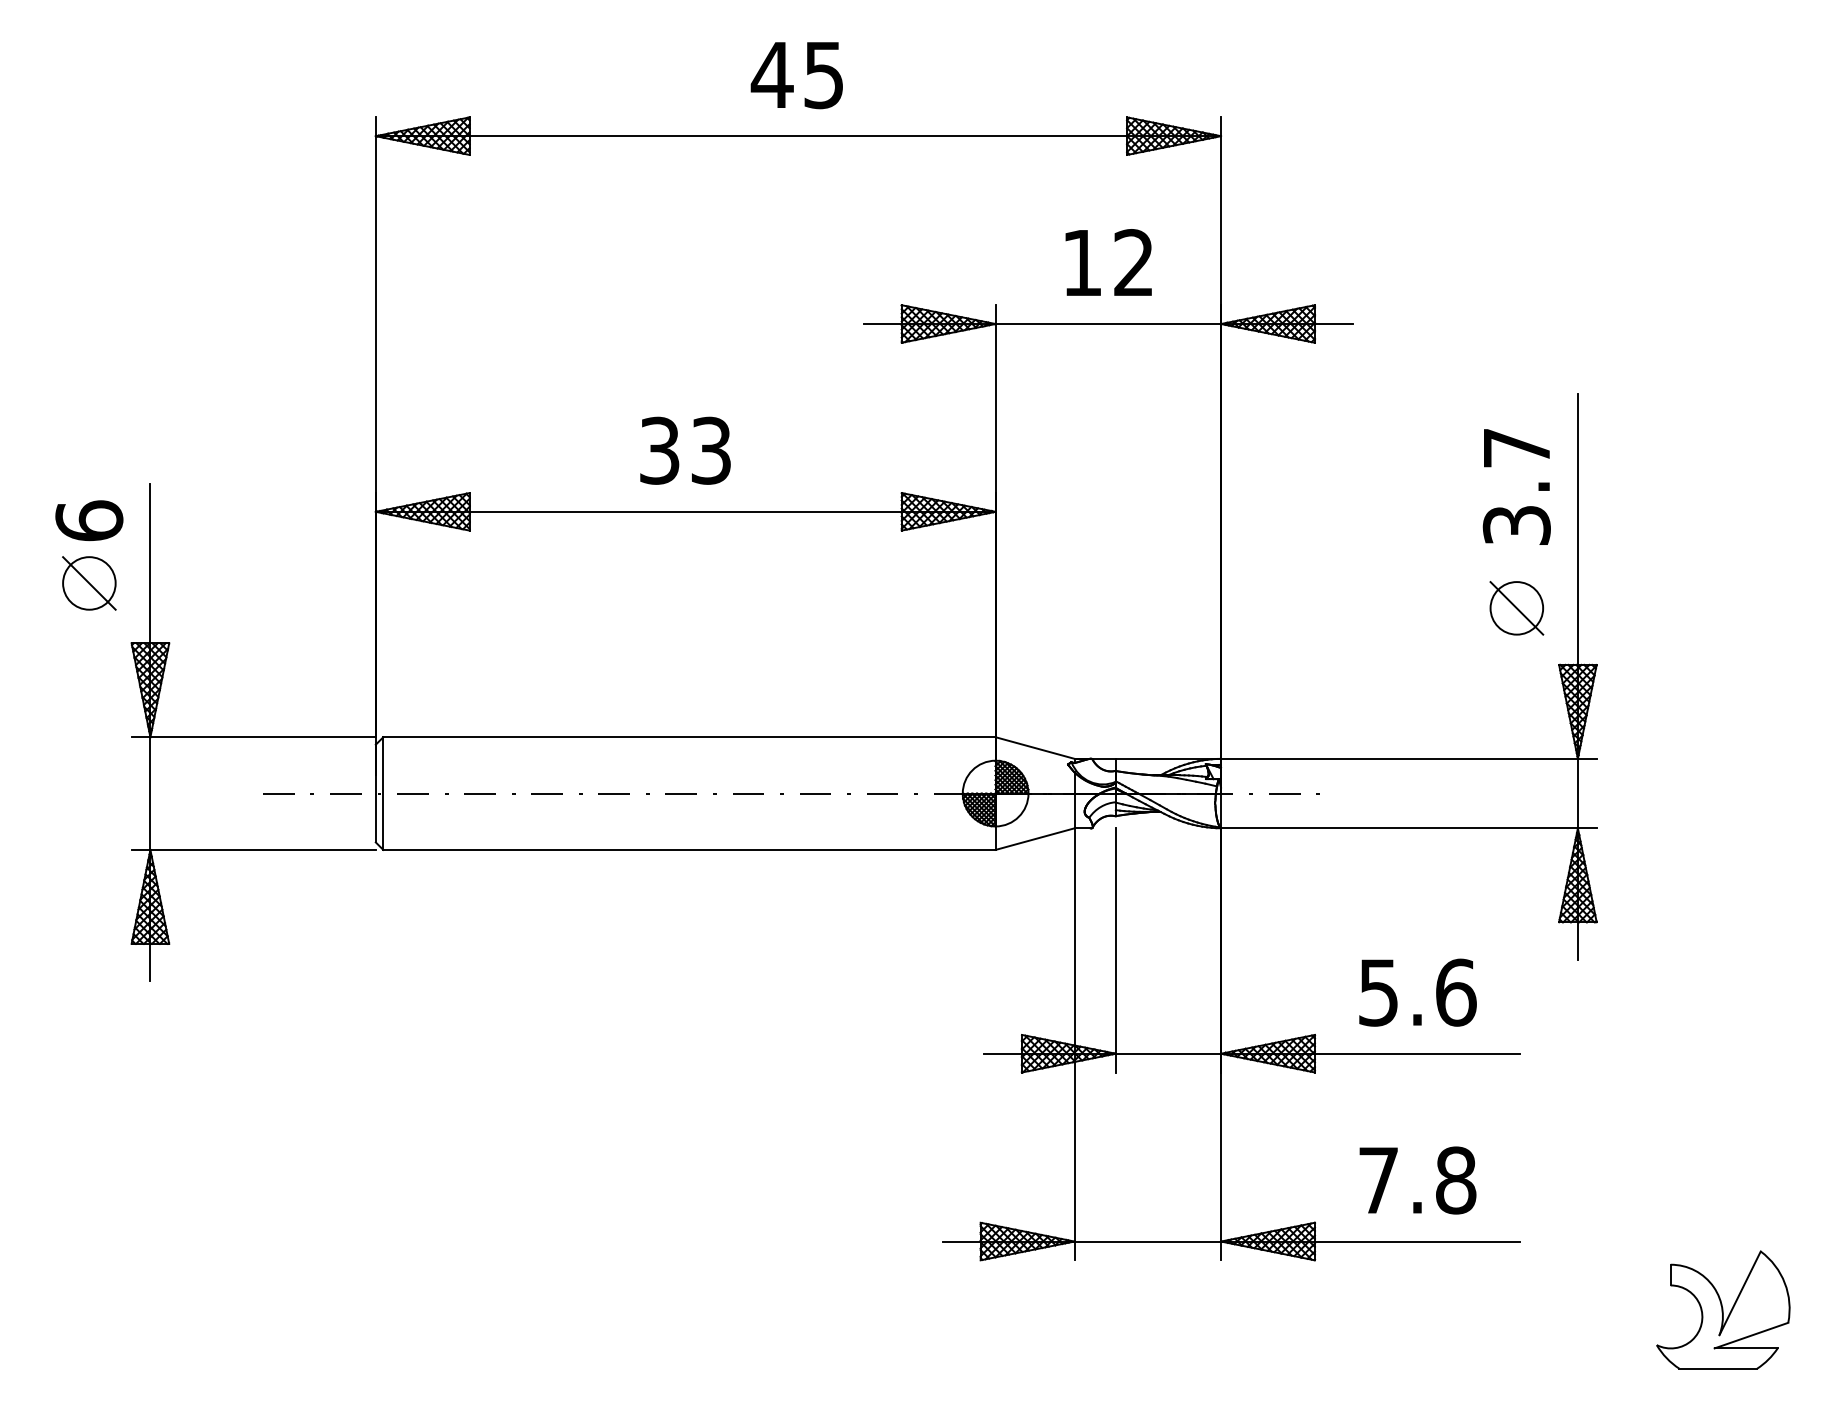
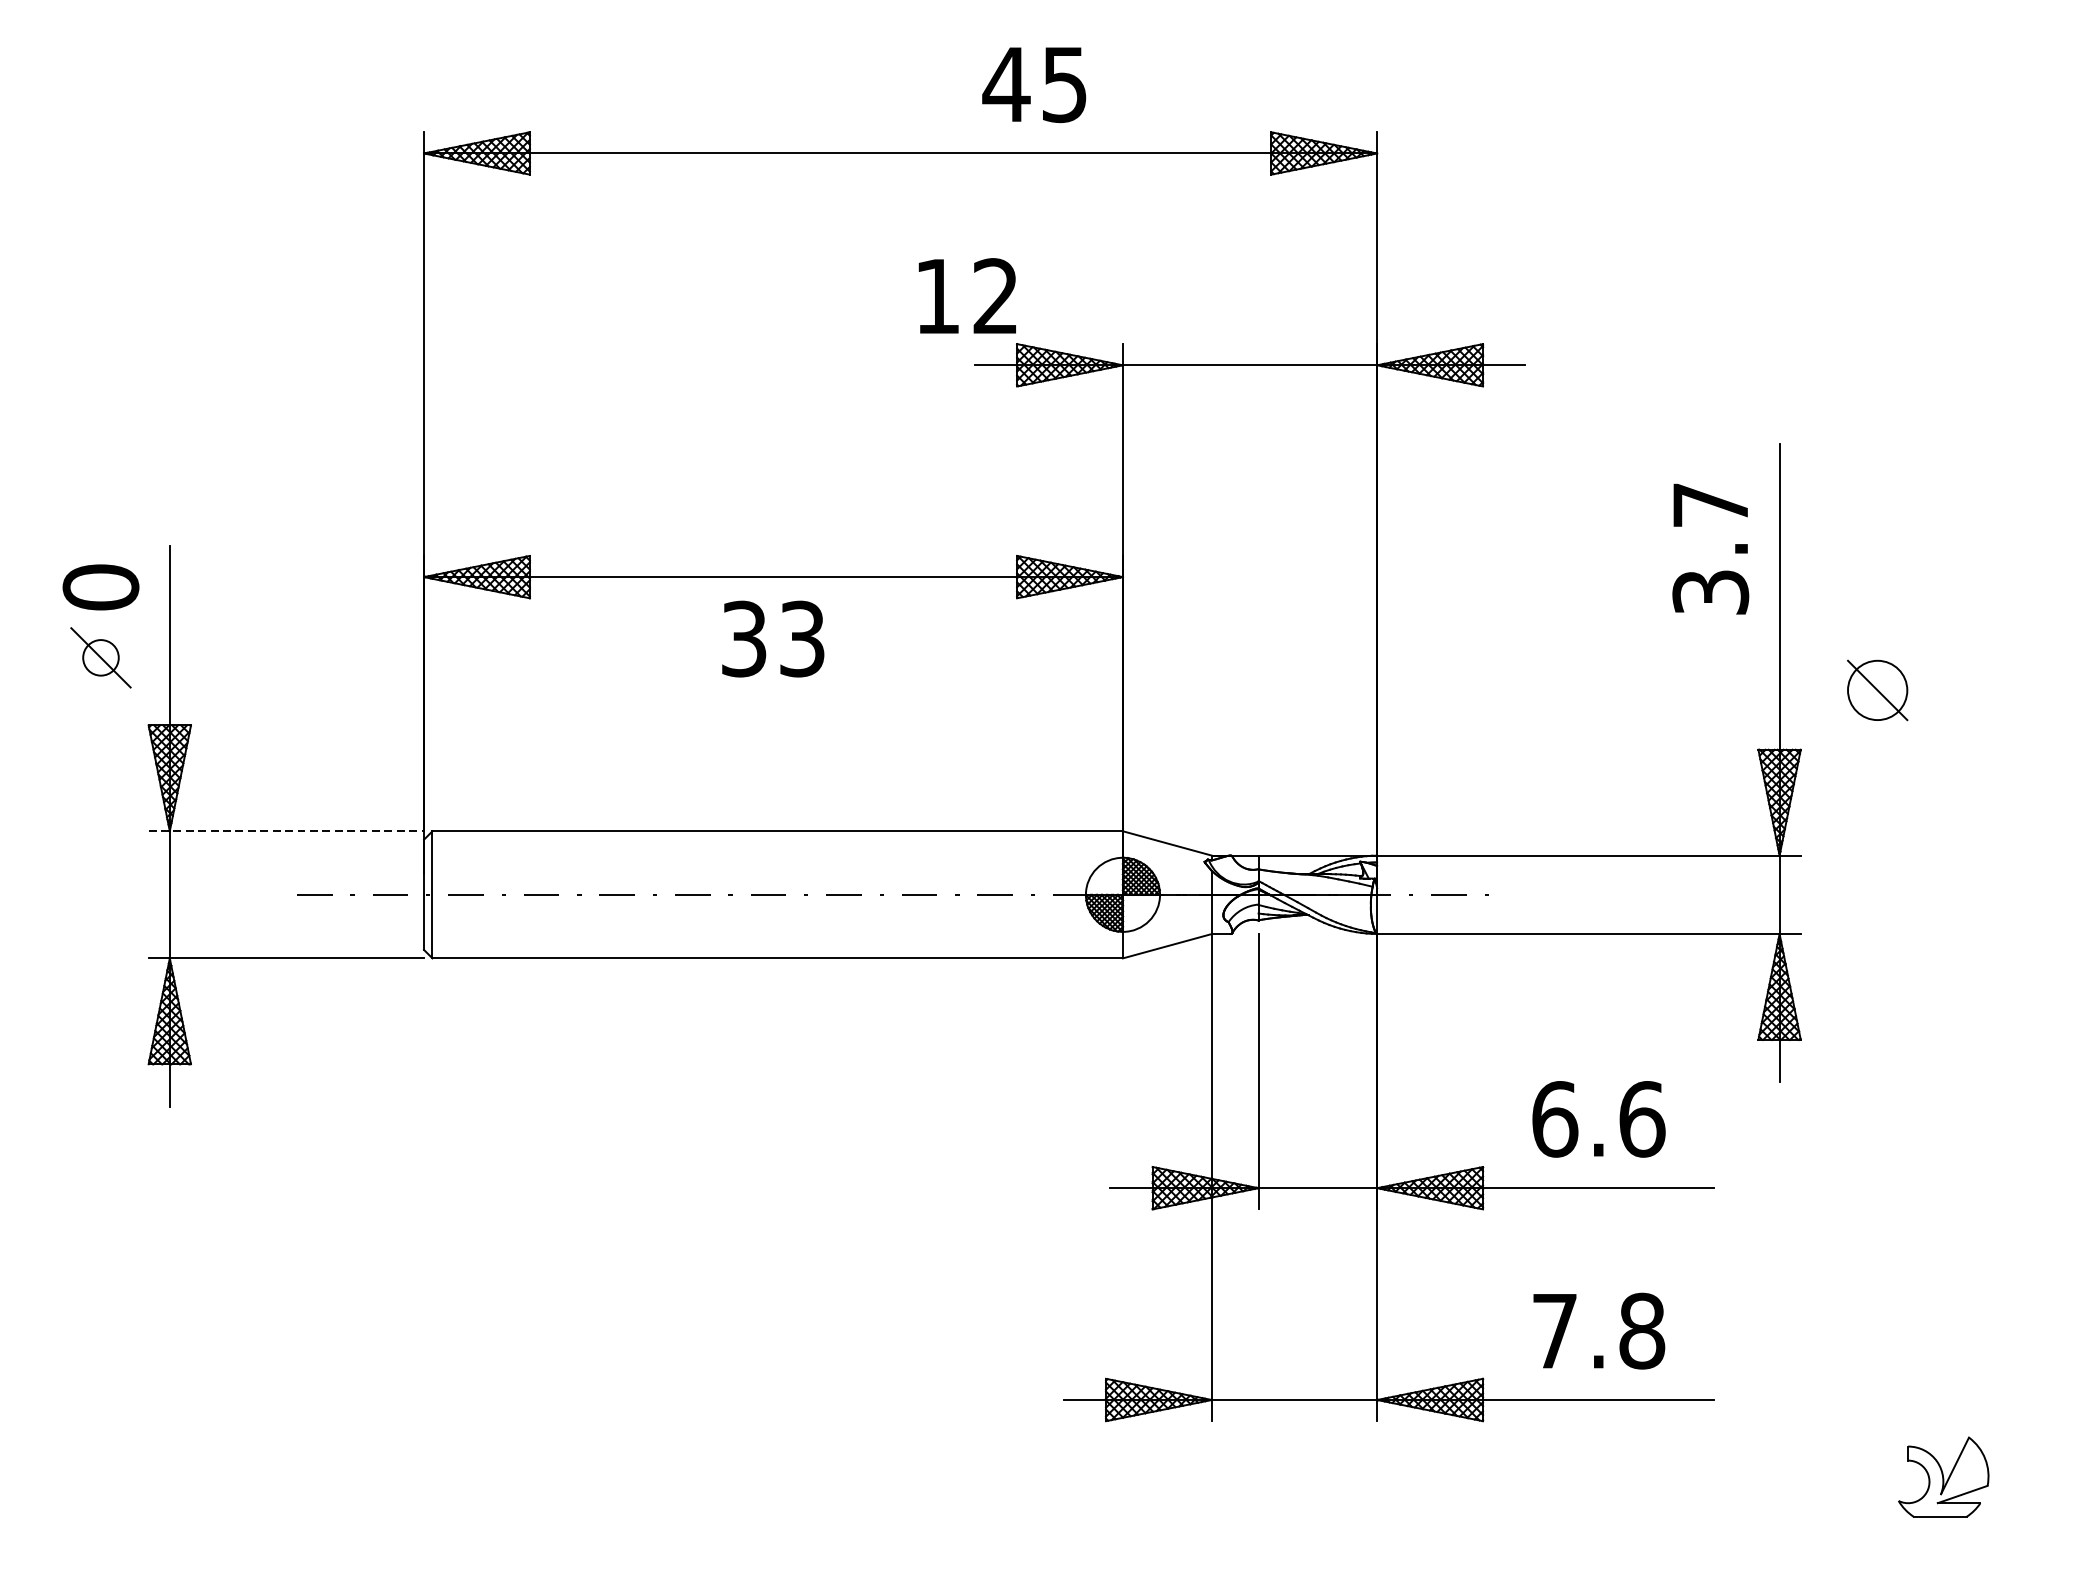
text: (796, 75) -> (1033, 85), moved
text: (1108, 262) -> (967, 295), moved
text: (685, 450) -> (773, 638), moved
text: (89, 520) -> (101, 586), 6 -> 0
circle: (89, 583) -> (101, 657), size x0.6
part: (1516, 608) -> (1877, 690), moved
line: (254, 737) -> (287, 831), solid -> dashed
text: (1378, 992) -> (1554, 1119), 5.6 -> 6.6
part: (1723, 1309) -> (1943, 1476), size x0.6

